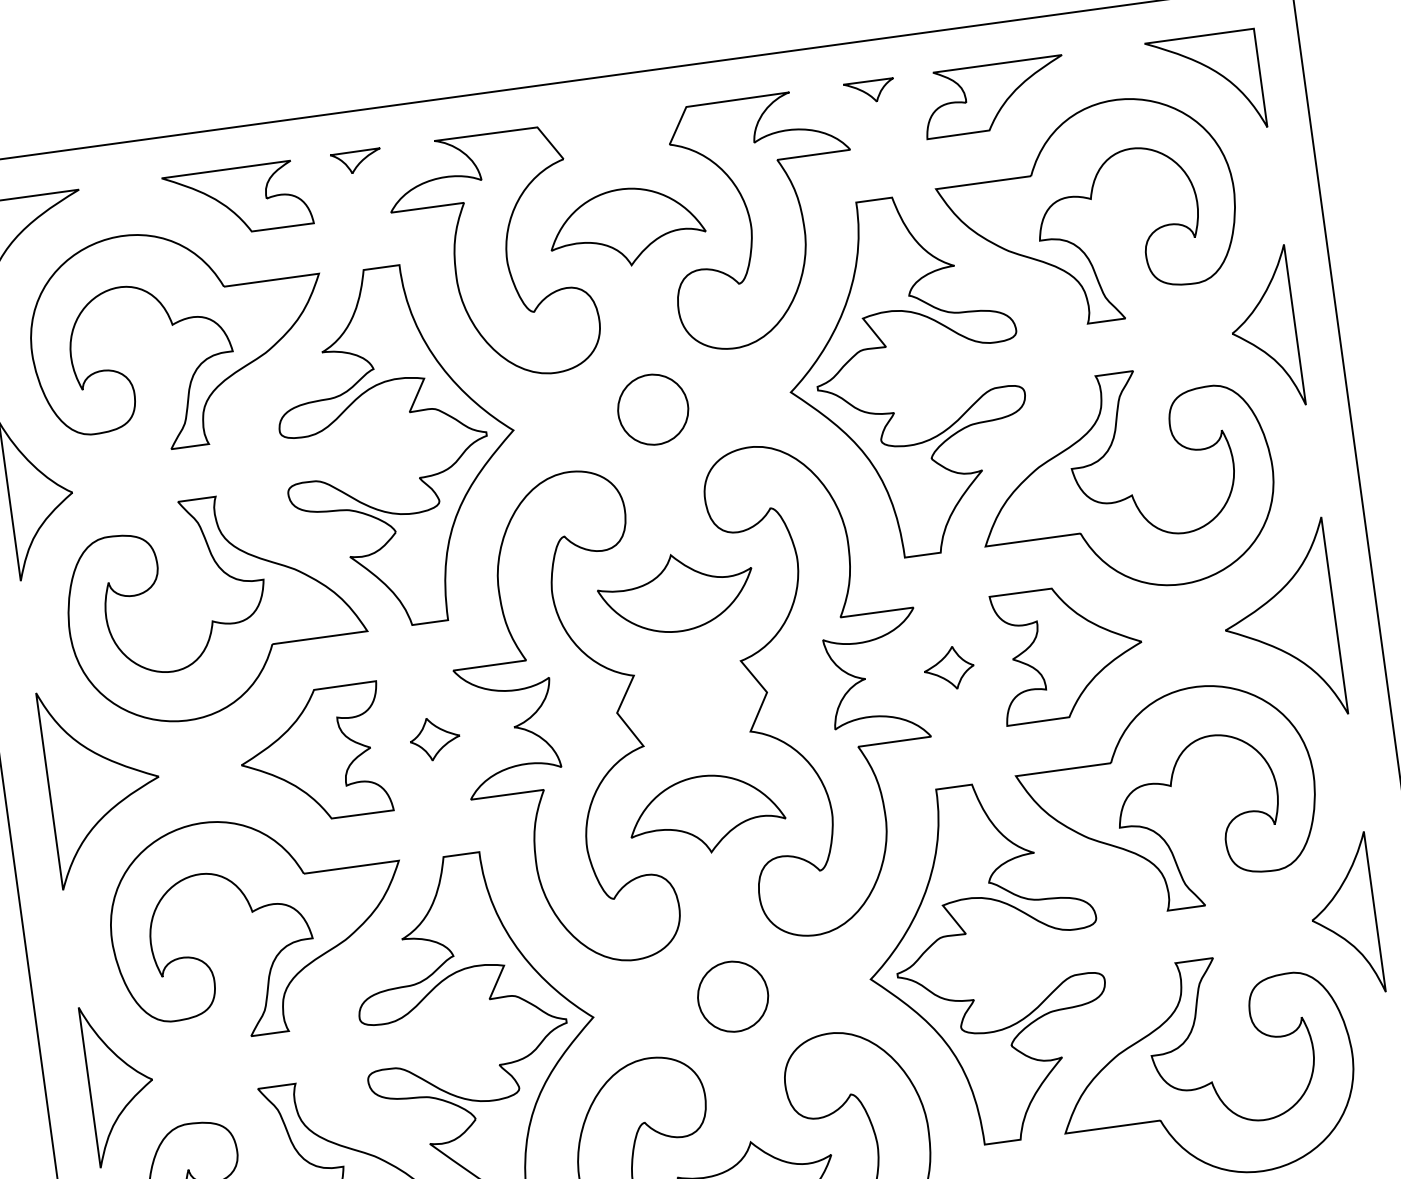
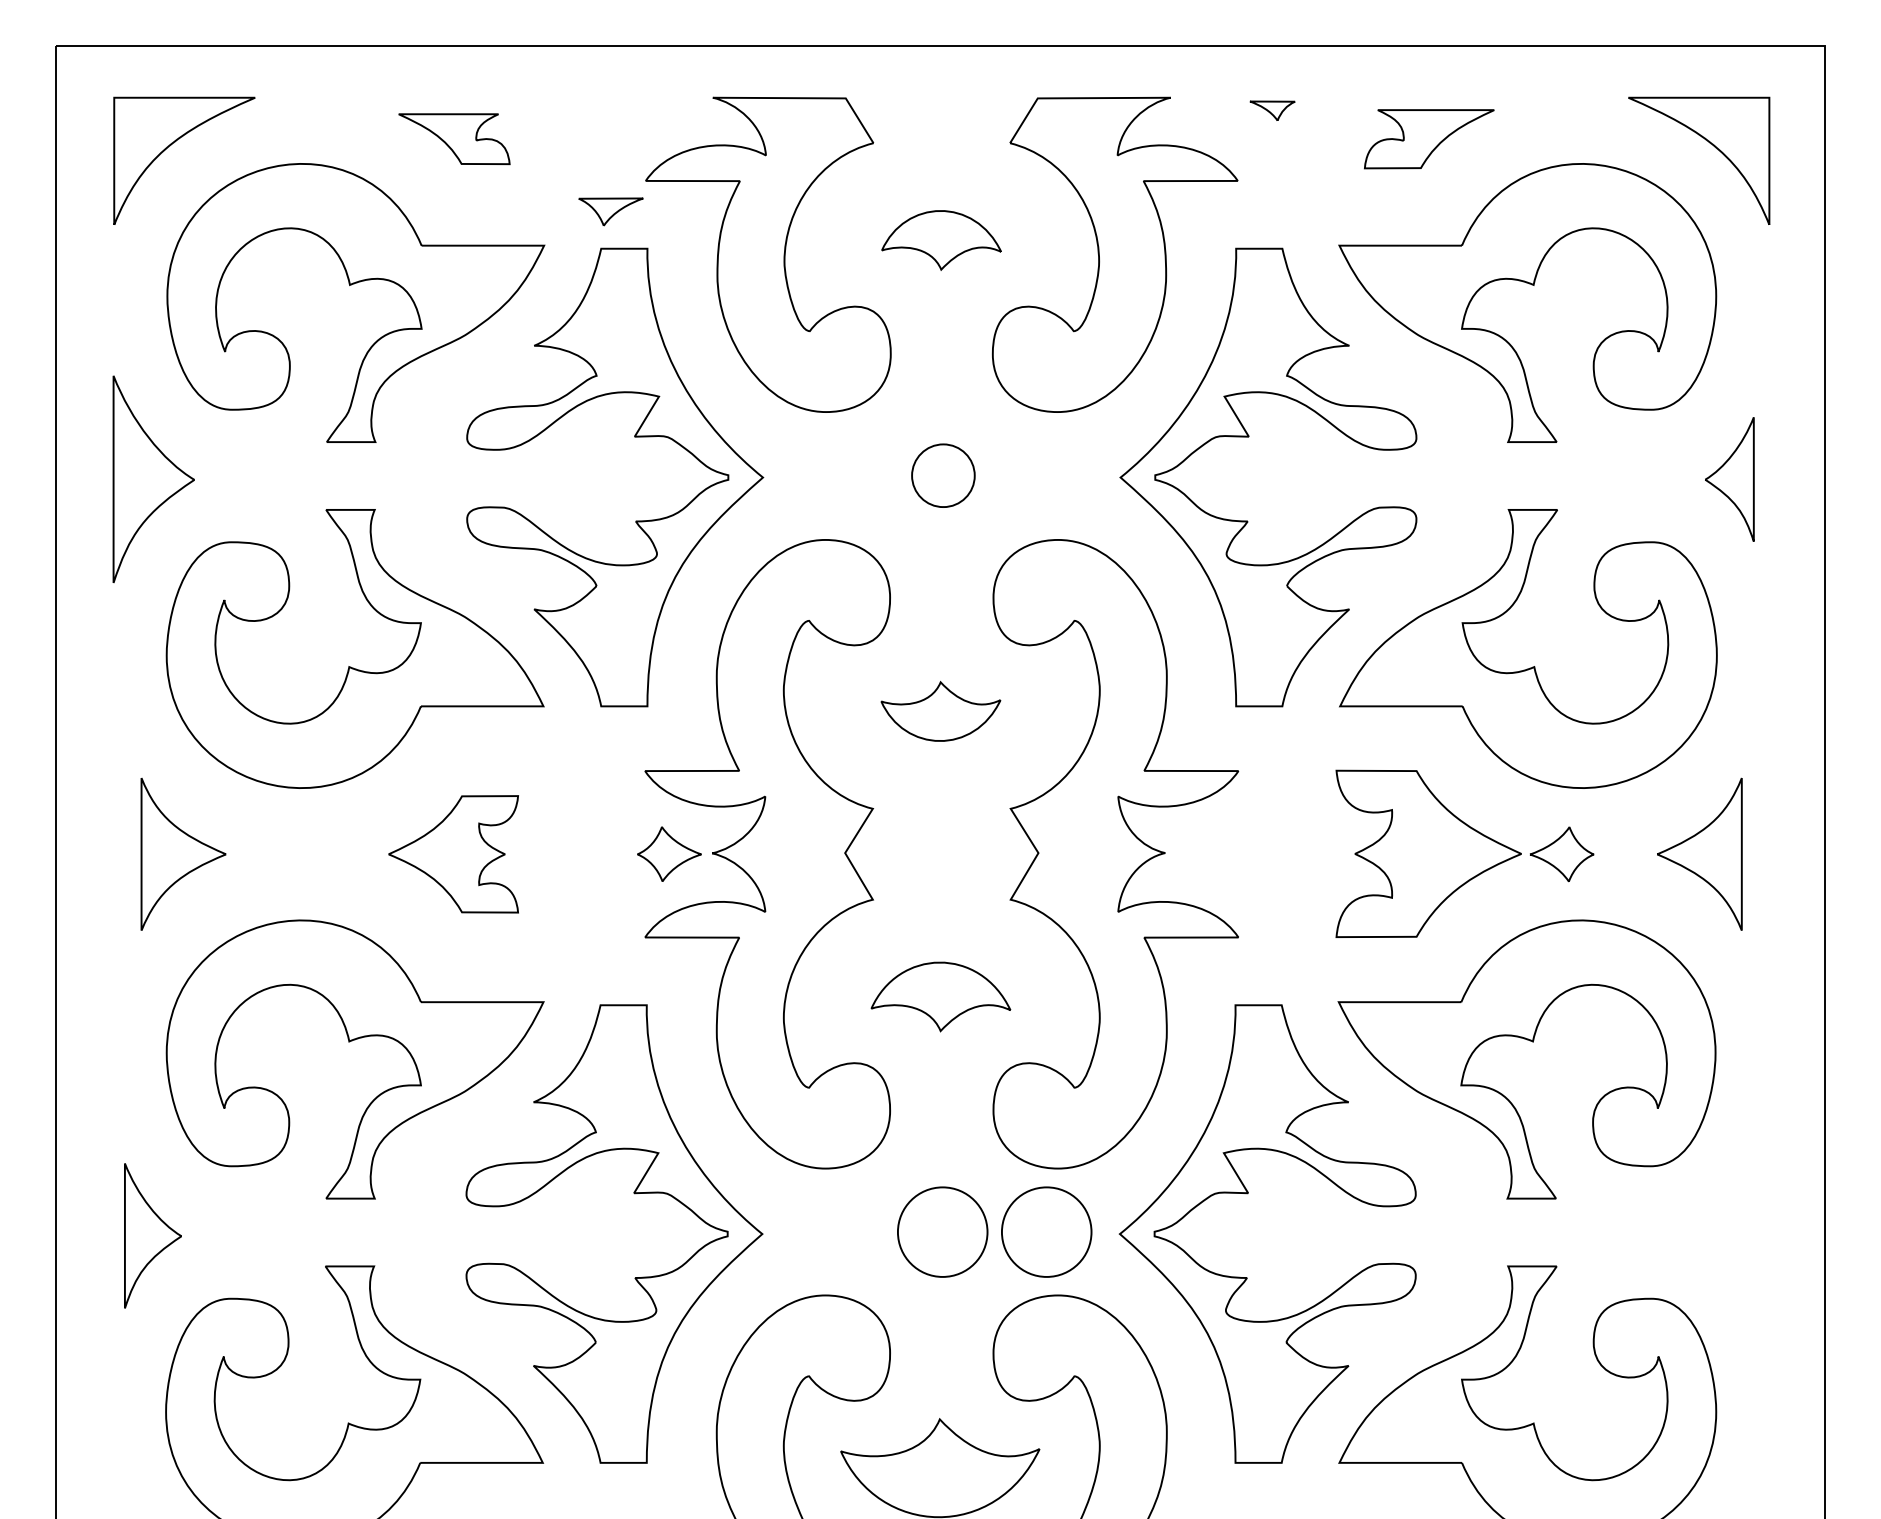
part: (869, 91) -> (1272, 110), size x0.7
part: (994, 96) -> (1429, 138), size x0.7
part: (356, 161) -> (610, 211), moved
part: (238, 200) -> (454, 138), size x0.6
part: (626, 227) -> (941, 240), size x0.6
part: (1263, 329) -> (1729, 479), size x0.6
part: (653, 409) -> (943, 475), size x0.7
part: (676, 593) -> (940, 711), size x0.6
part: (1280, 623) -> (1699, 854), size x0.6
part: (949, 668) -> (1562, 854), moved
part: (435, 738) -> (669, 853), moved
part: (313, 755) -> (453, 854), size x0.7
part: (103, 784) -> (183, 854), size x0.6
part: (706, 814) -> (940, 996), size x0.7
part: (1343, 915) -> (1729, 1235), removed
part: (813, 985) -> (1046, 1231), added
part: (120, 1083) -> (152, 1235), size x0.7

